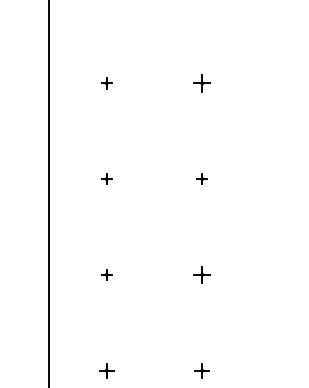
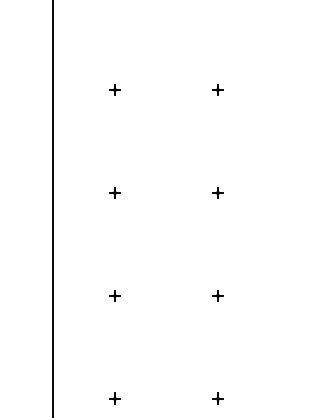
part: (201, 82) -> (217, 89), size x0.62
part: (201, 274) -> (217, 295), size x0.62
part: (106, 370) -> (114, 398), size x0.71
part: (201, 370) -> (217, 398), size x0.71

